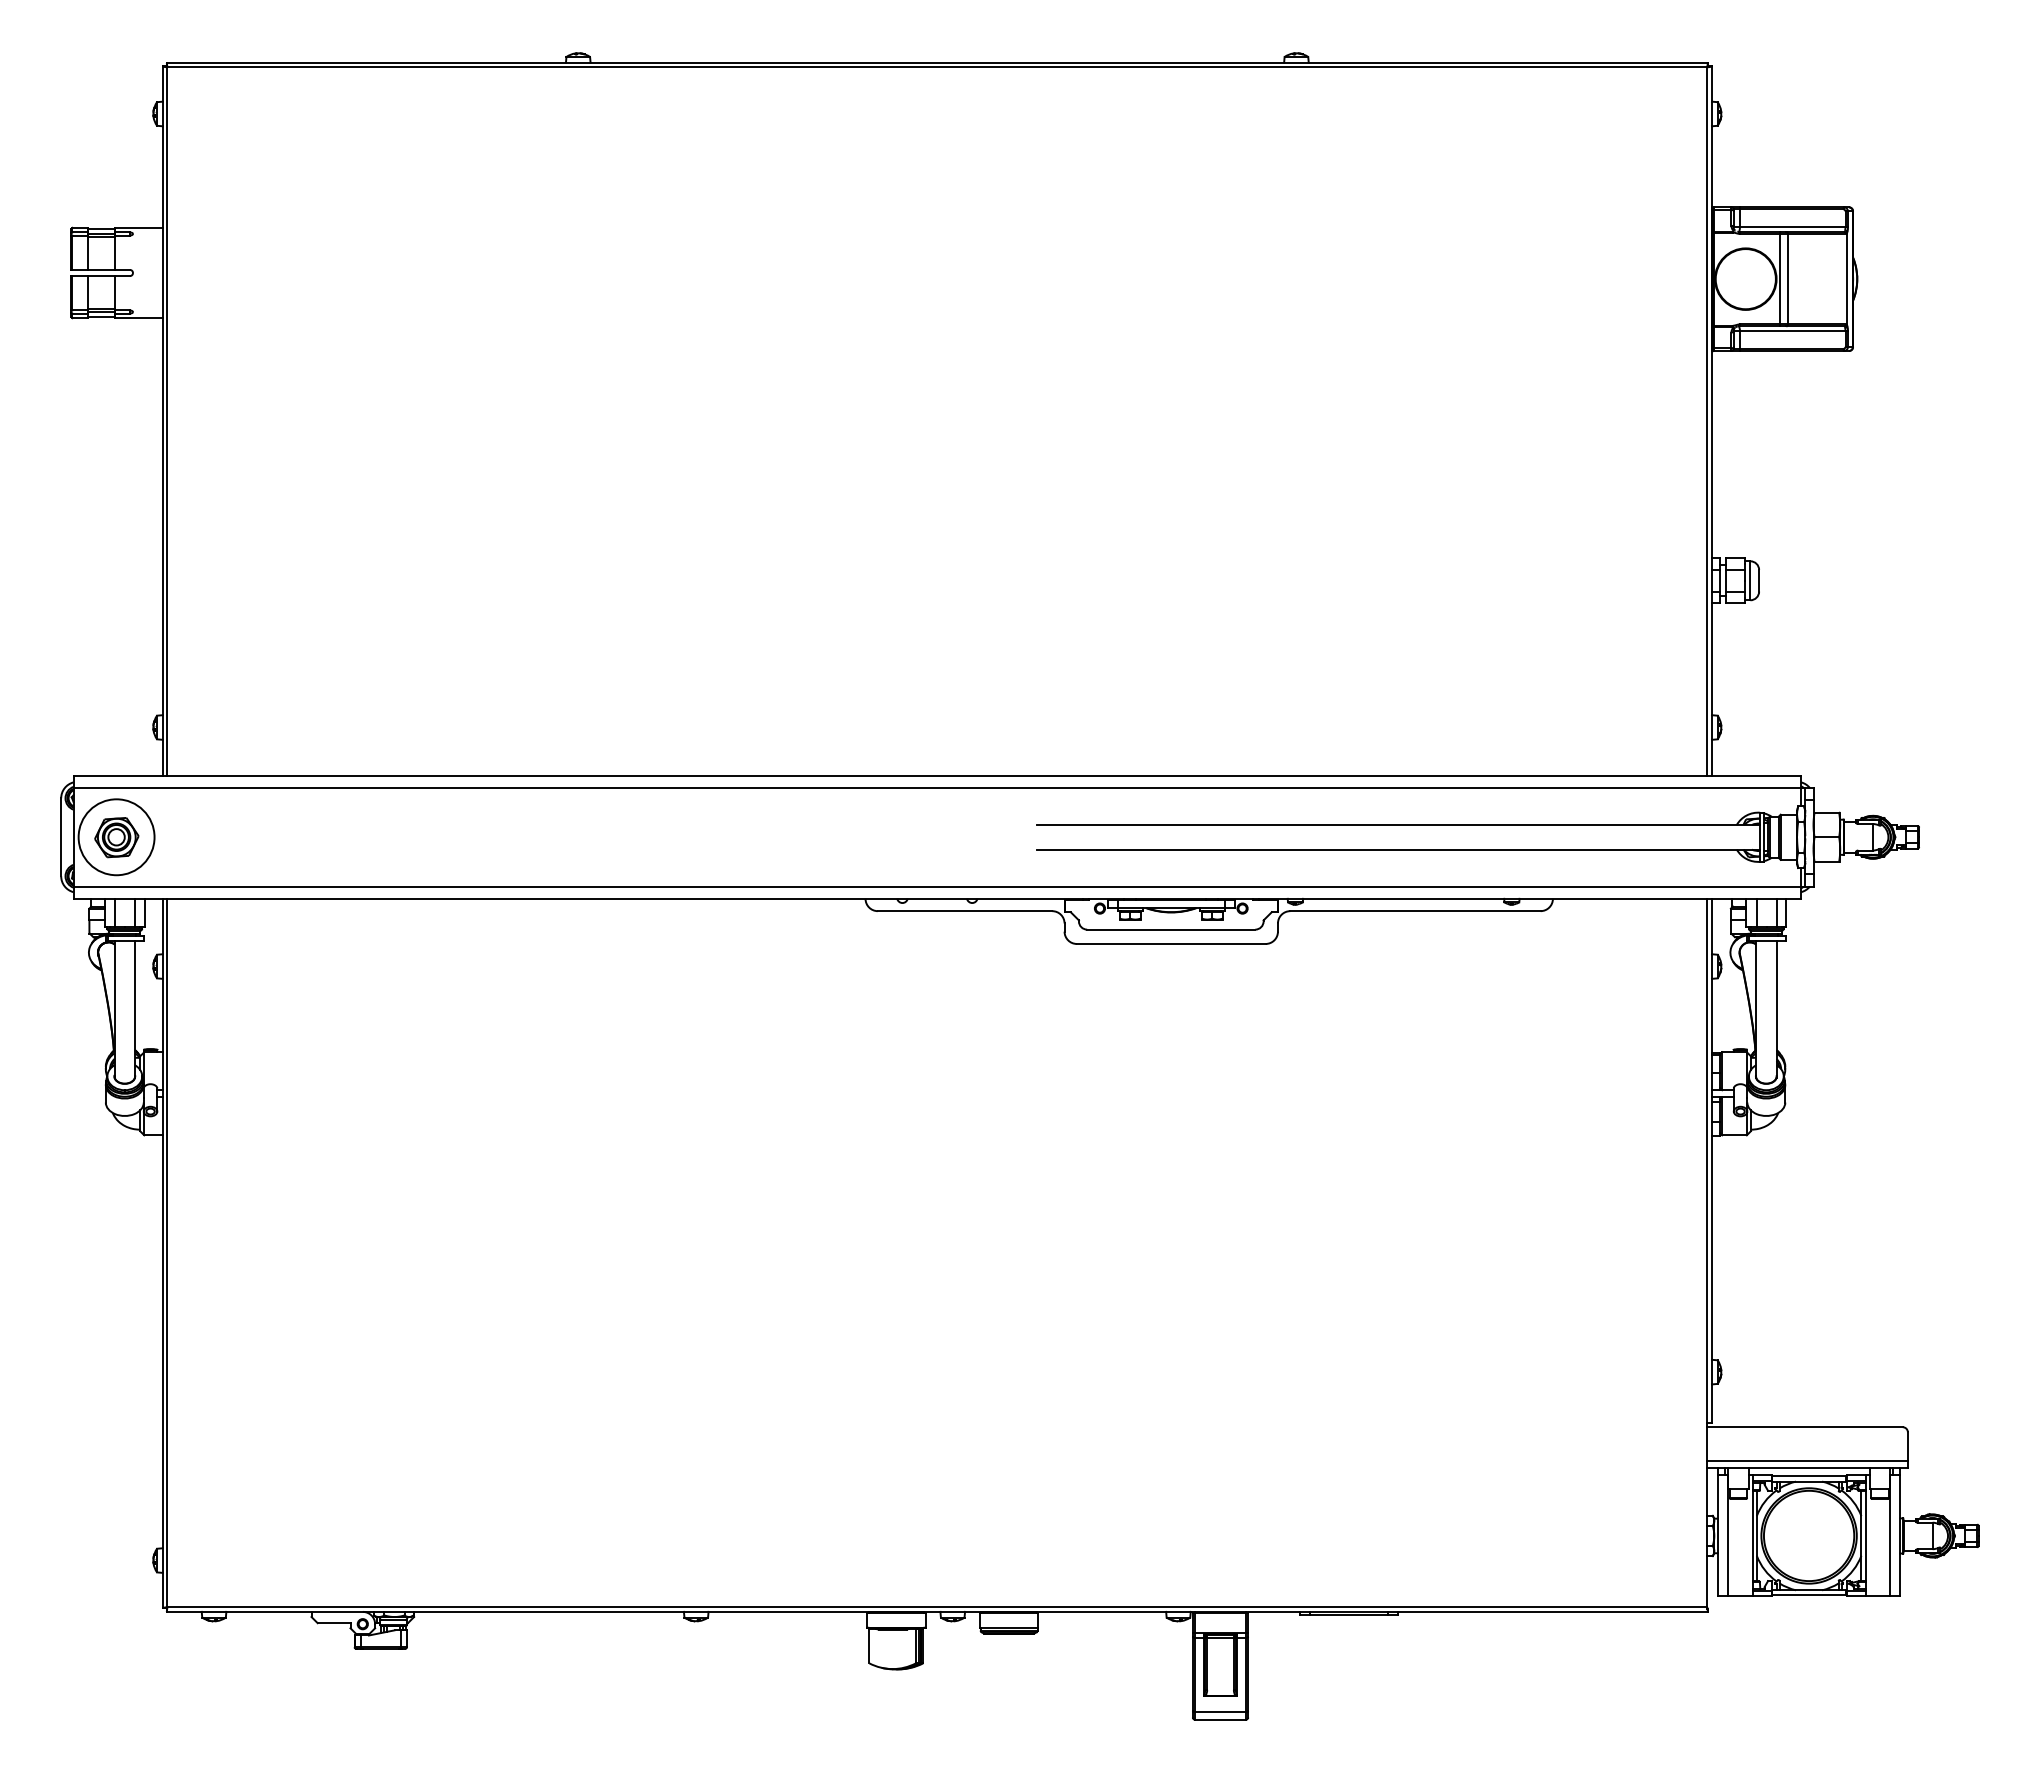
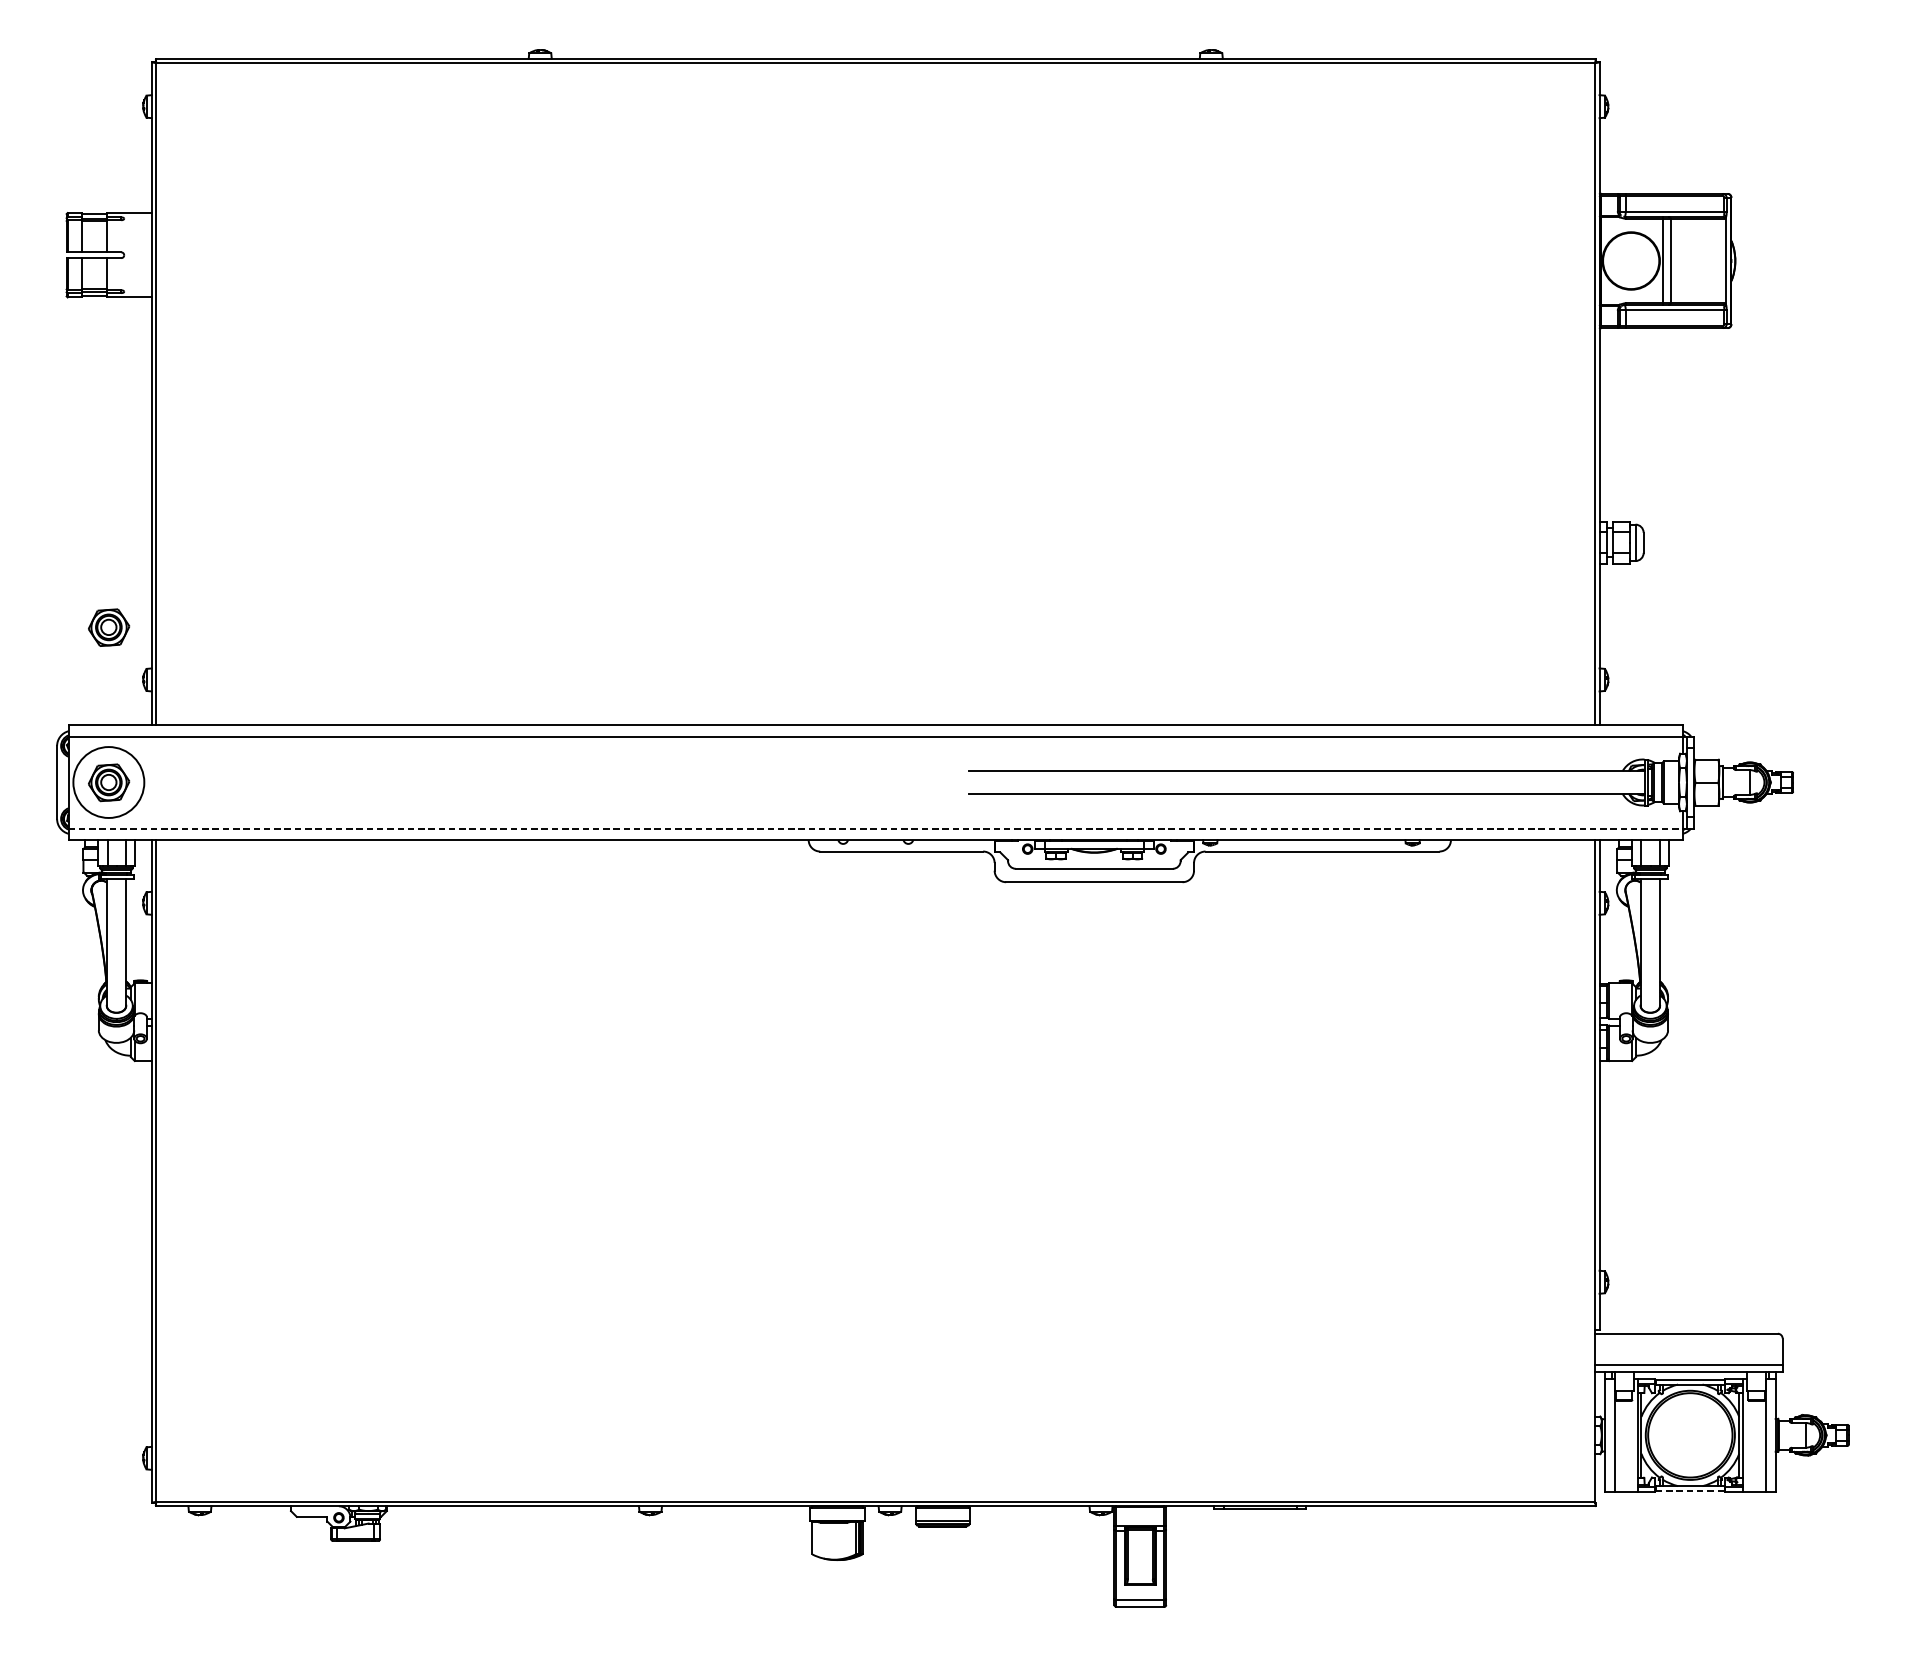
part: (116, 671) -> (108, 627), added
line: (937, 886) -> (875, 828), solid -> dashed
line: (1809, 1595) -> (1690, 1490), solid -> dashed

